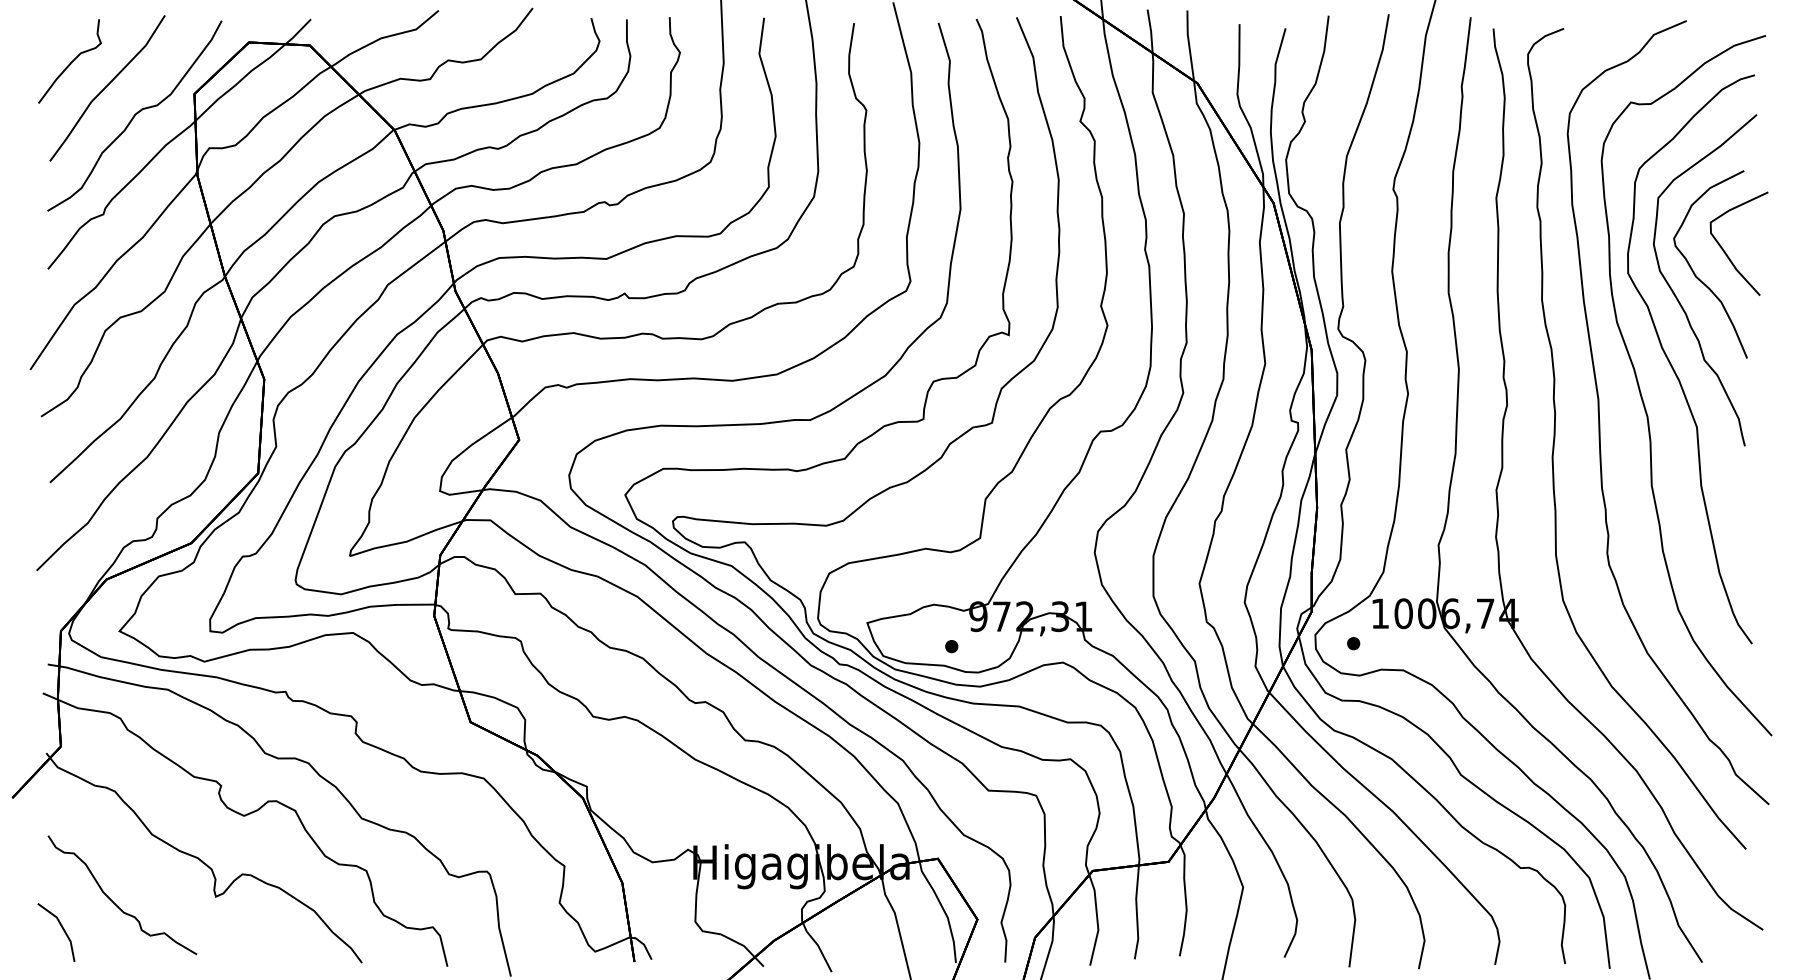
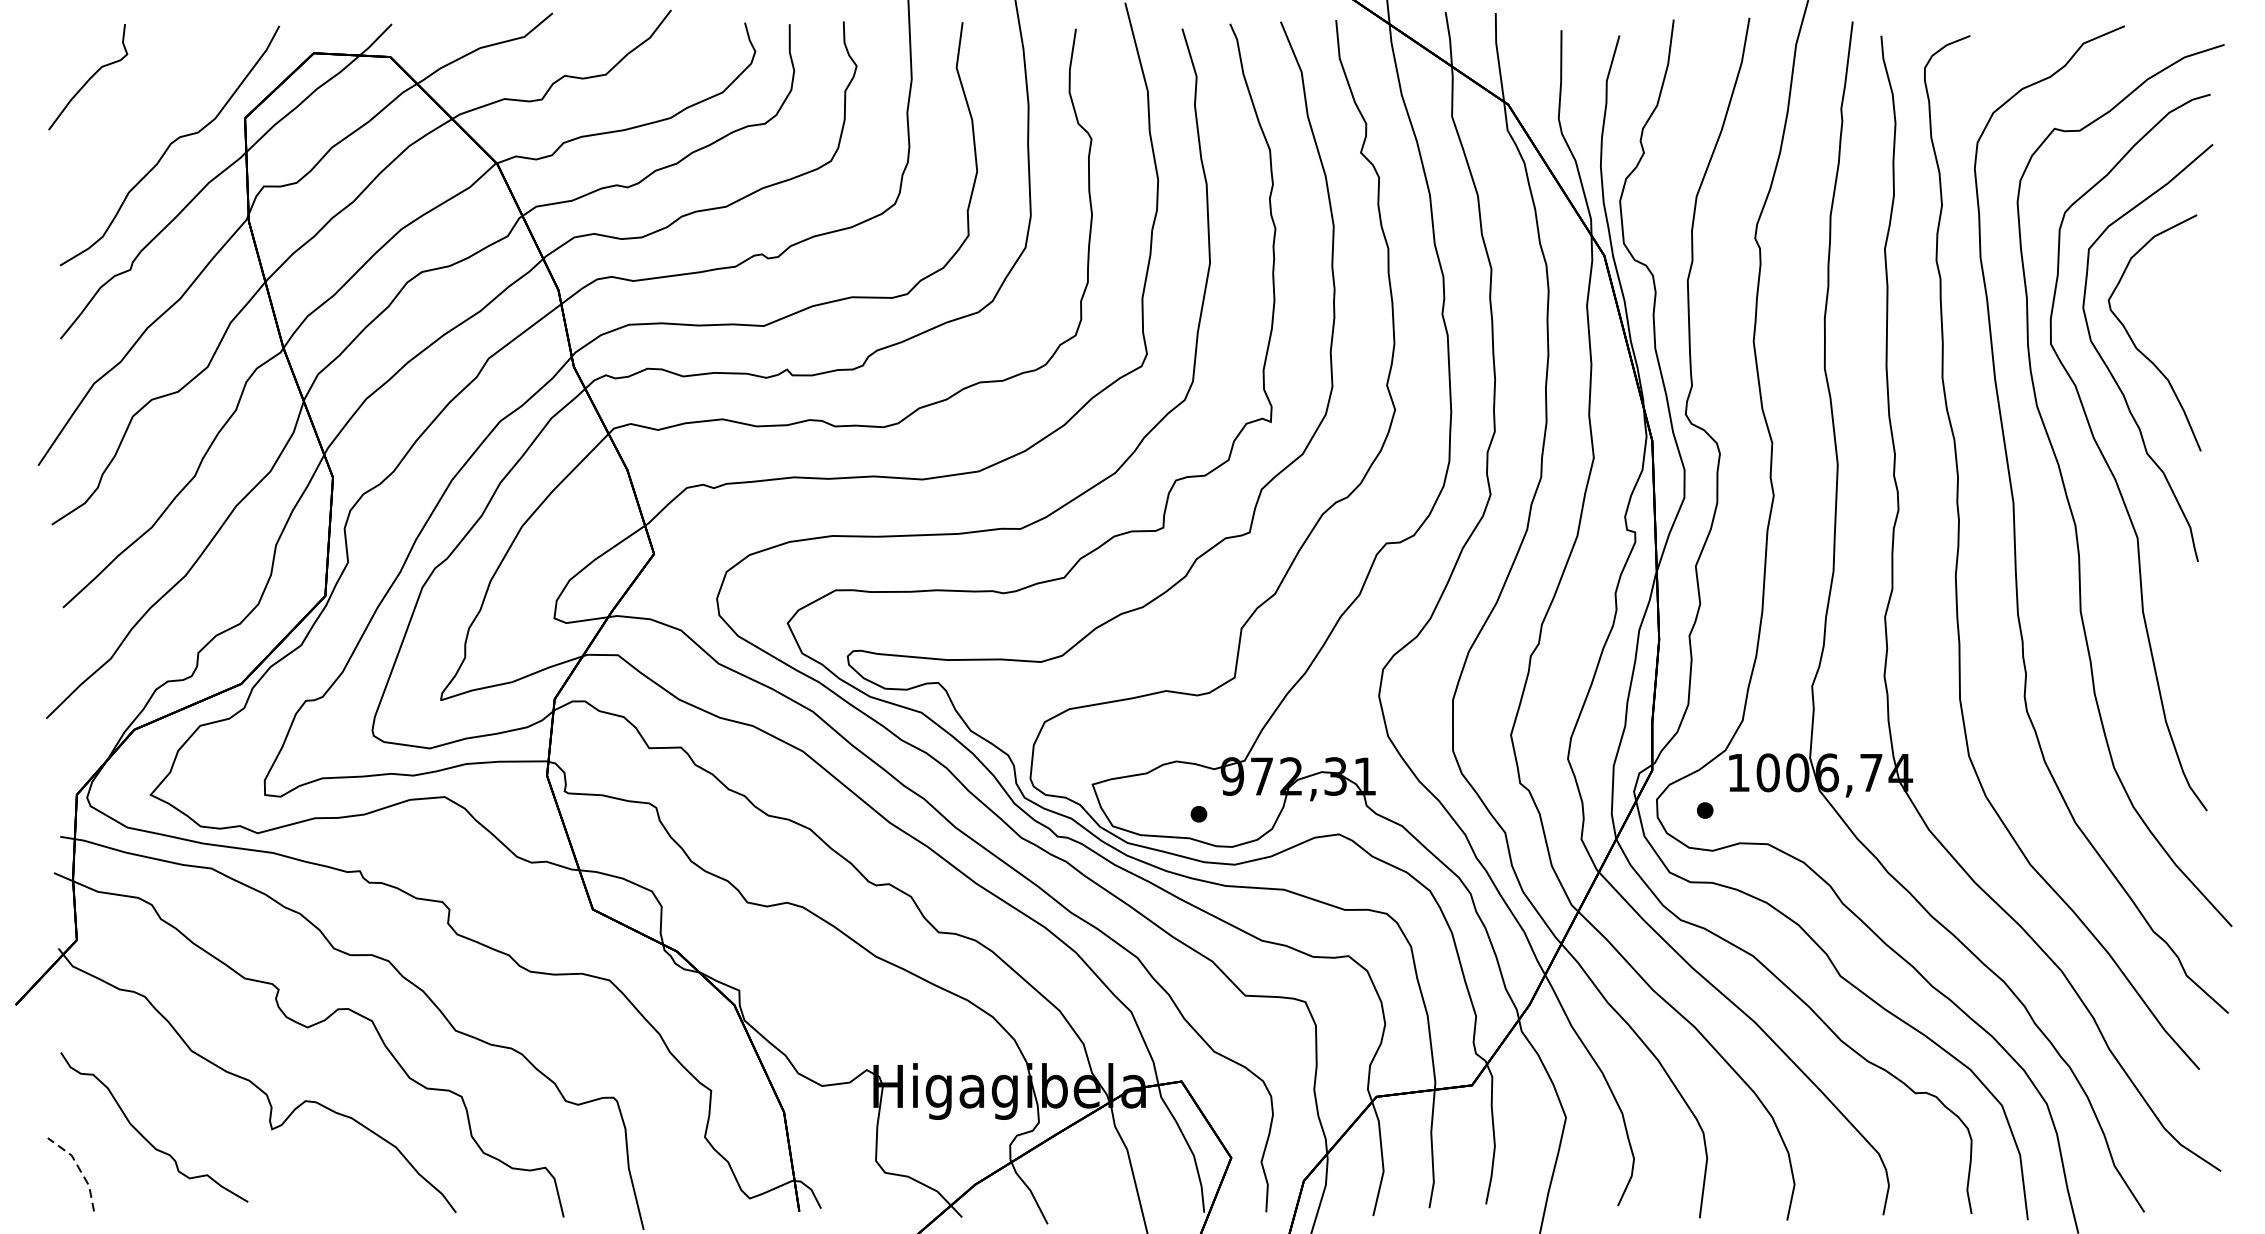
curve: (106, 87) -> (134, 110), removed
curve: (1725, 251) -> (2173, 316), removed
line: (62, 927) -> (78, 1168), solid -> dashed

